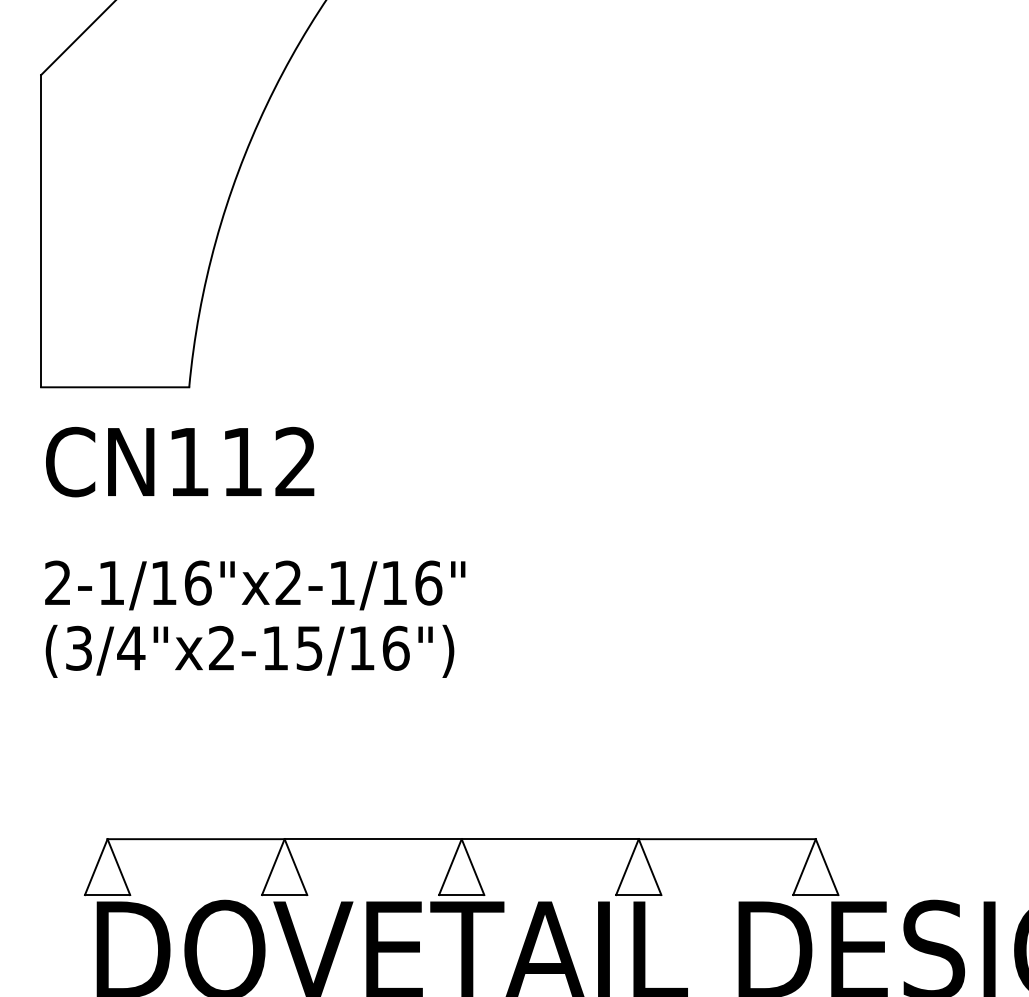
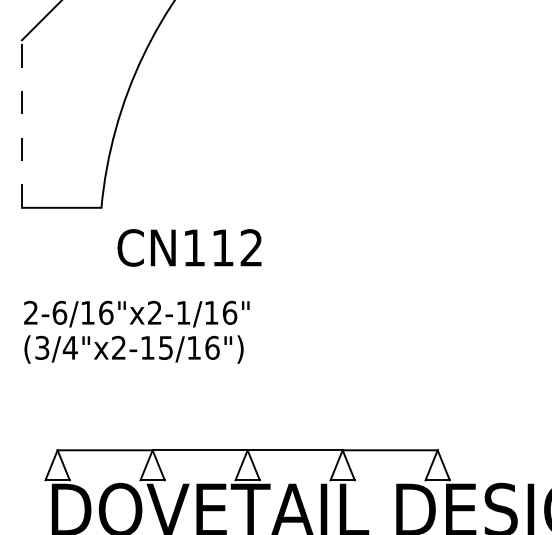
line: (42, 232) -> (22, 124), solid -> dashed
text: (180, 461) -> (189, 247), moved
text: (111, 582) -> (59, 312), 2-1/16"x2-1/16" -> 2-6/16"x2-1/16"

